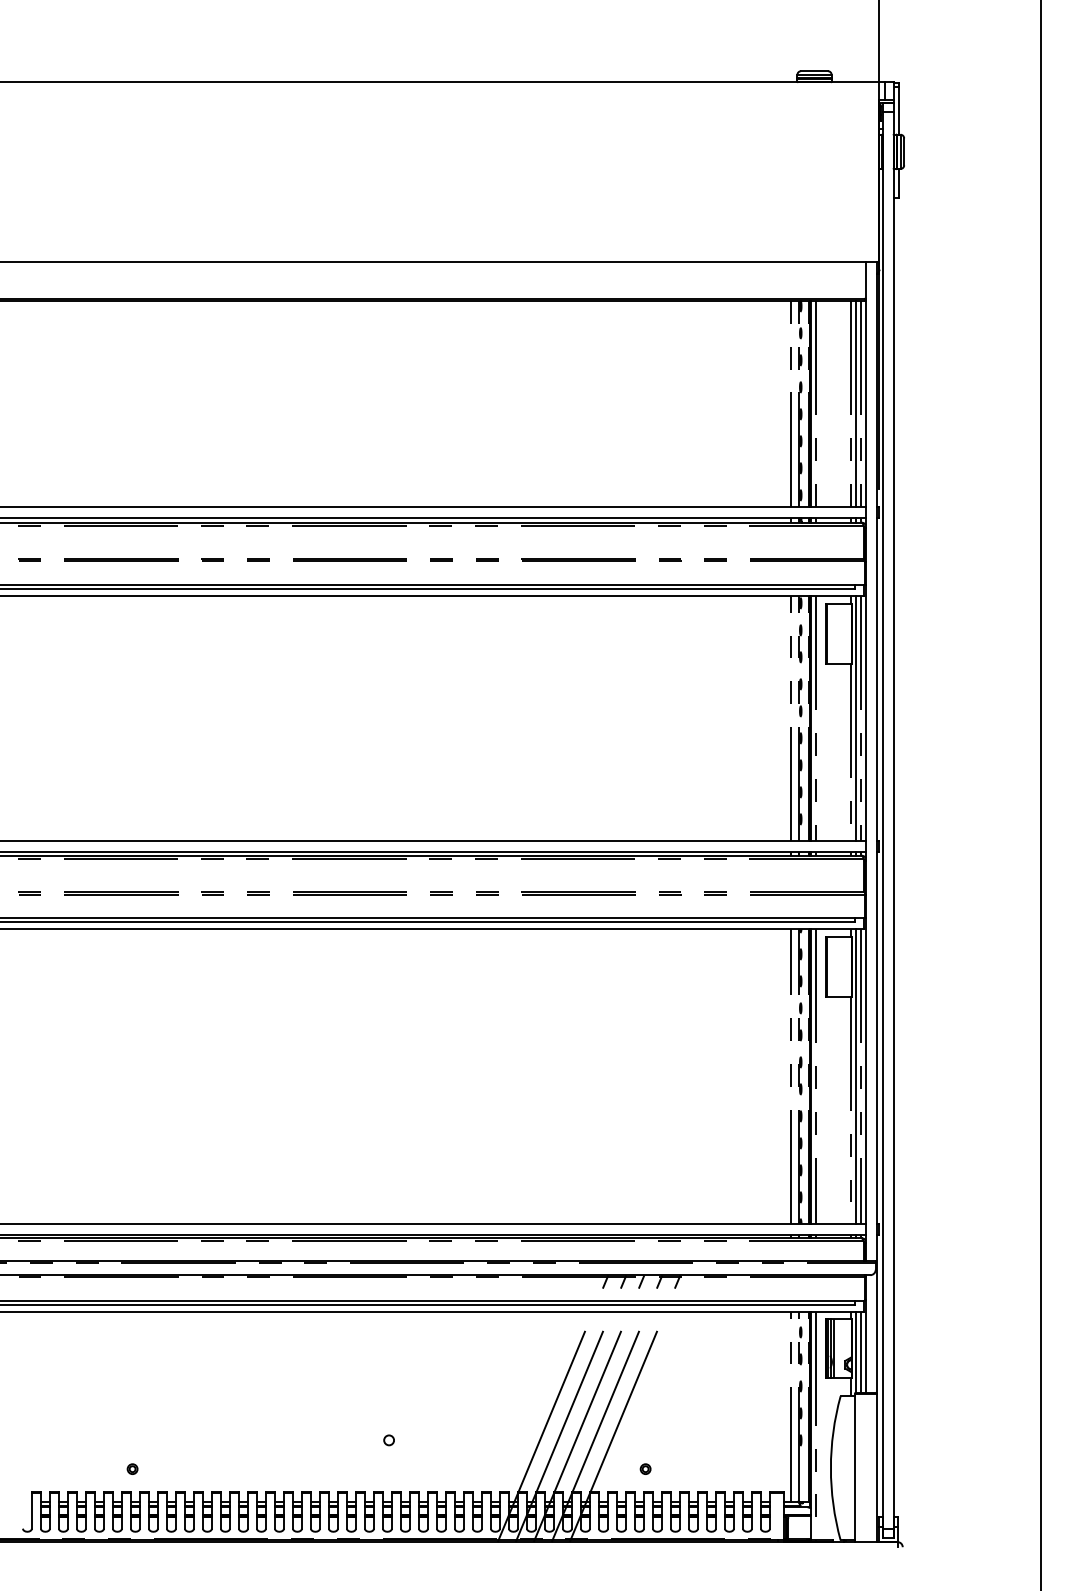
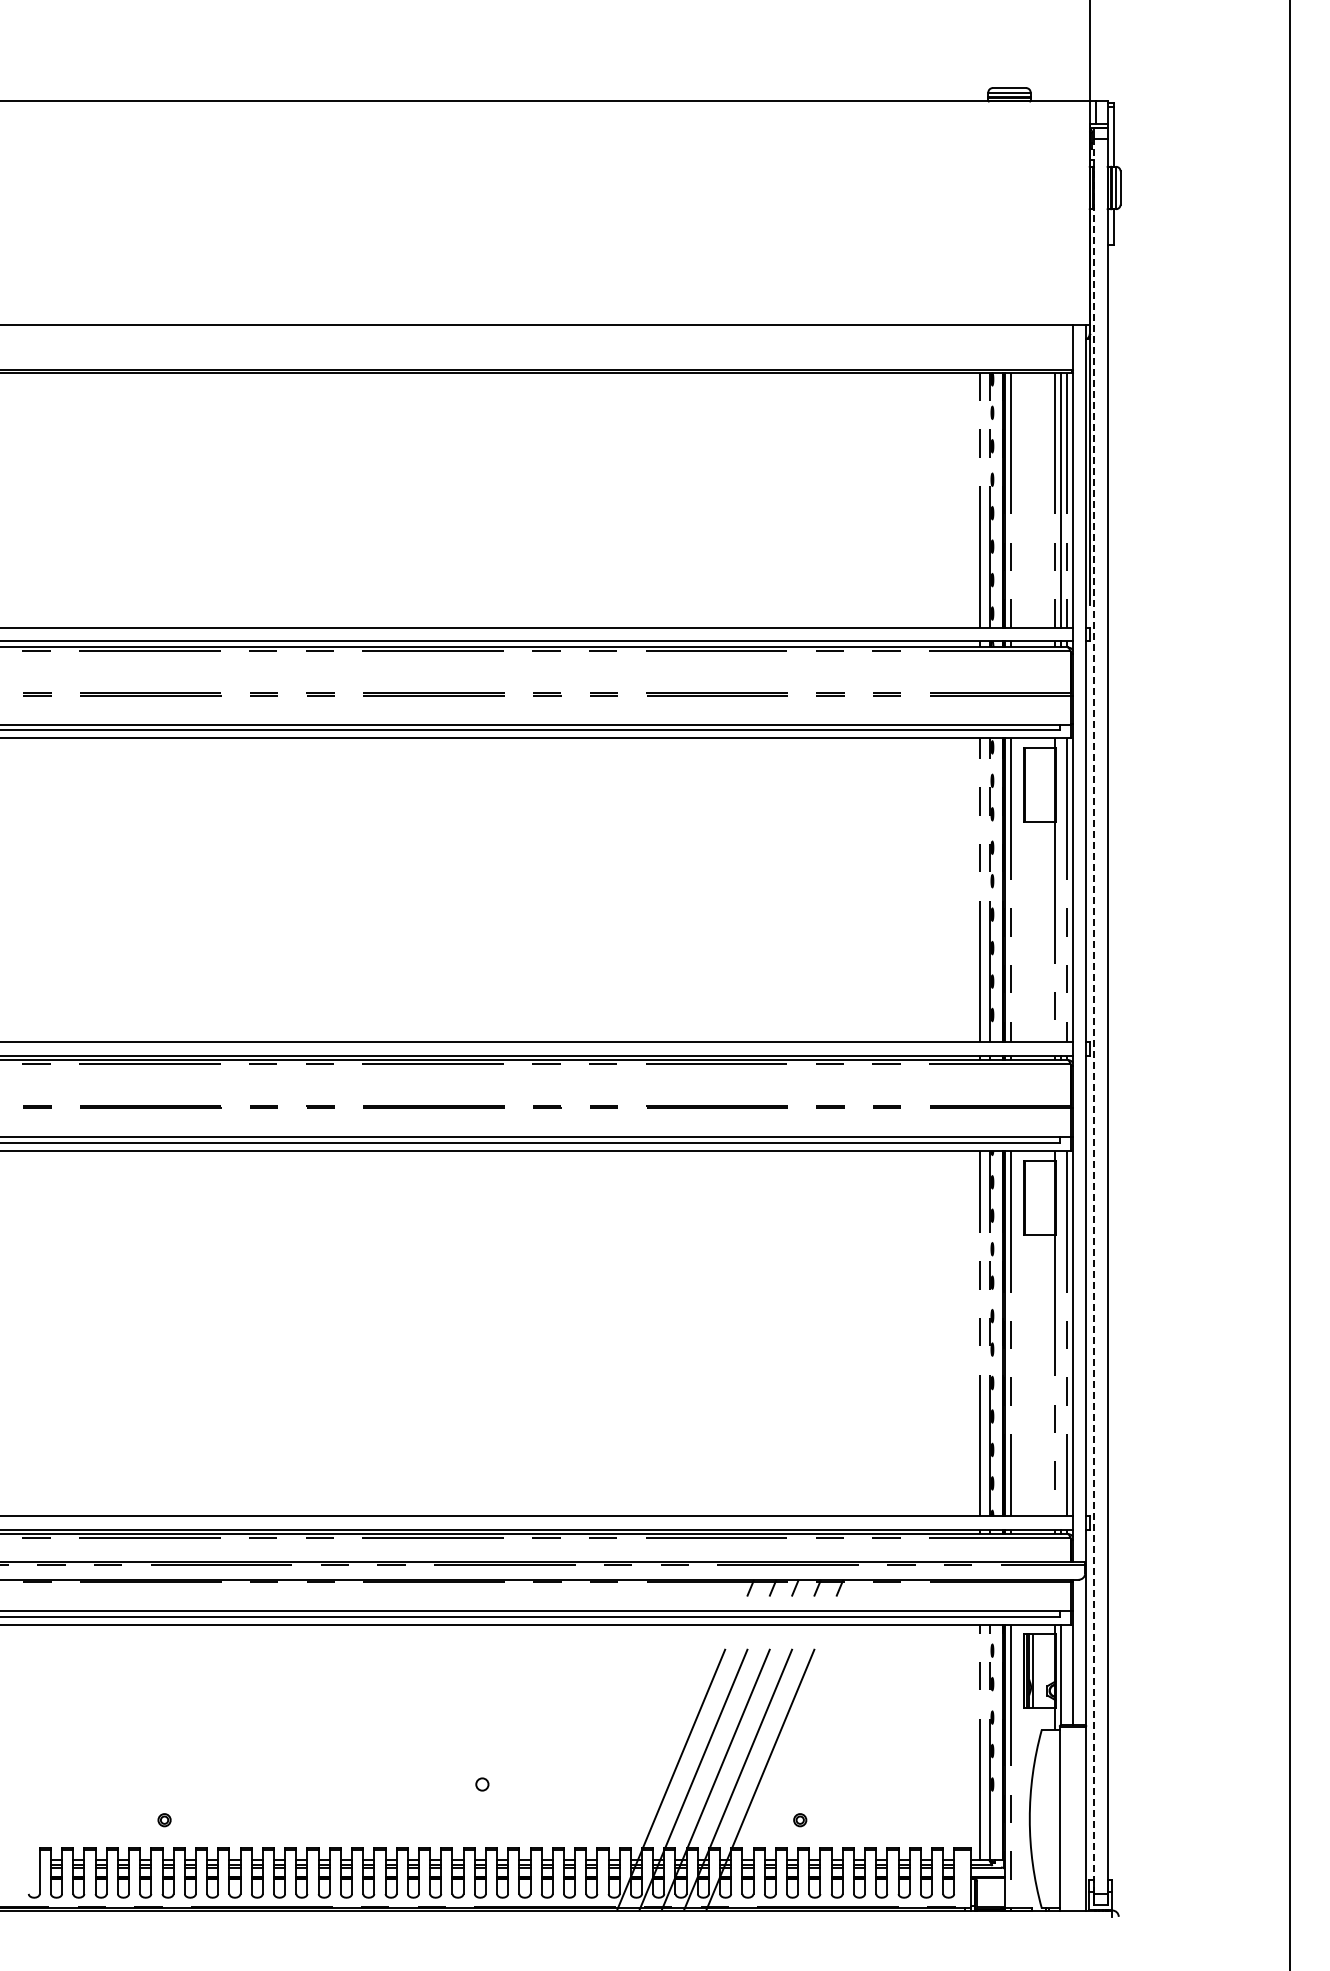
line: (855, 718) -> (1060, 890), removed
line: (883, 820) -> (1094, 1016), solid -> dashed
line: (855, 1076) -> (1060, 1333), removed
line: (861, 1351) -> (1067, 1674), removed

